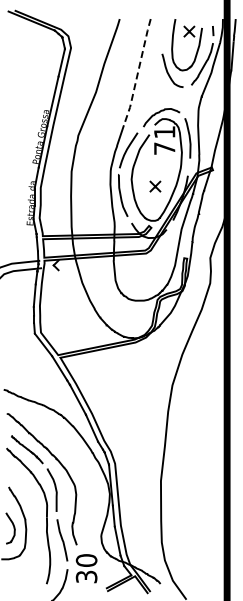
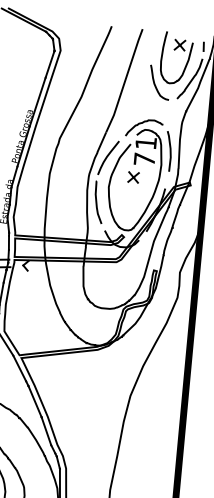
line: (138, 72) -> (125, 81), dashed -> solid
part: (155, 186) -> (133, 177), moved

